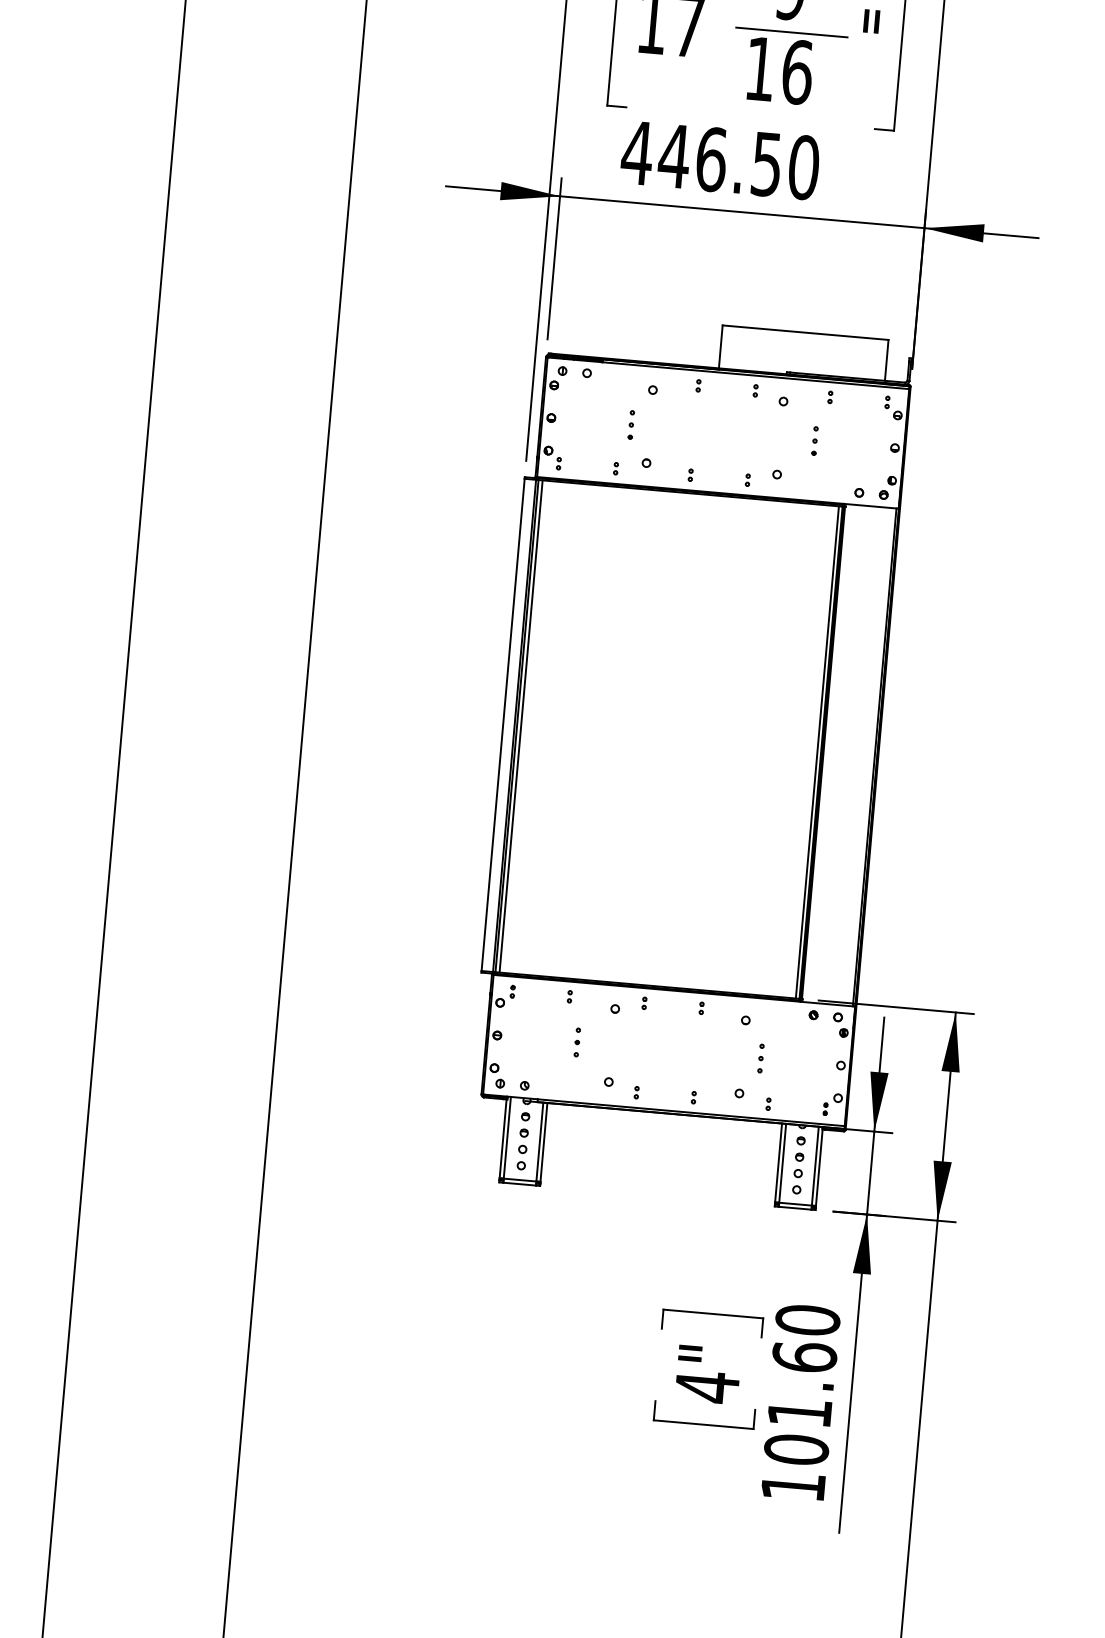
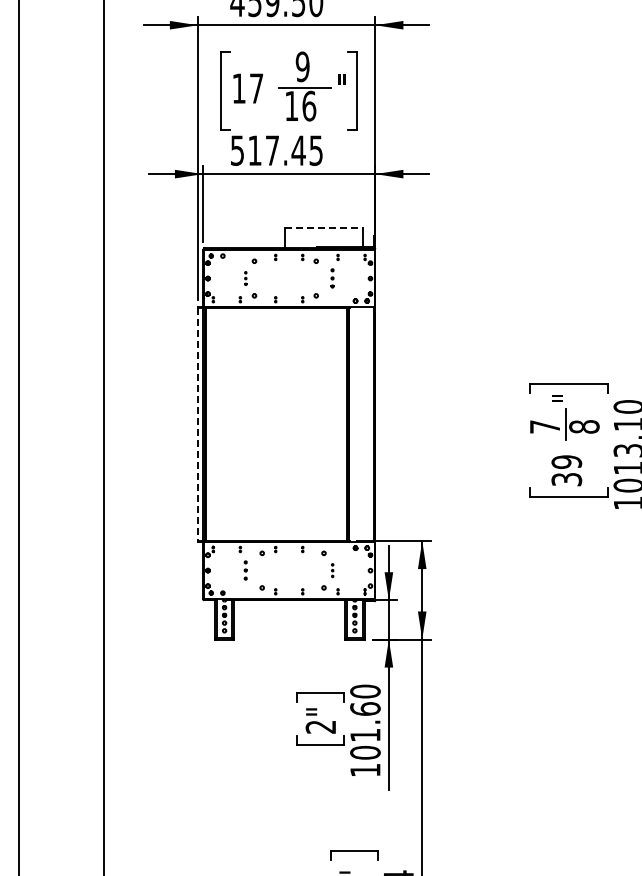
text: (719, 159) -> (276, 150), 446.50 -> 517.45
line: (806, 333) -> (324, 228), solid -> dashed
part: (814, 440) -> (332, 278), size x1.4
line: (502, 726) -> (197, 425), solid -> dashed
part: (576, 1042) -> (245, 570), size x1.4
text: (706, 1385) -> (320, 726), 4" -> 2"

